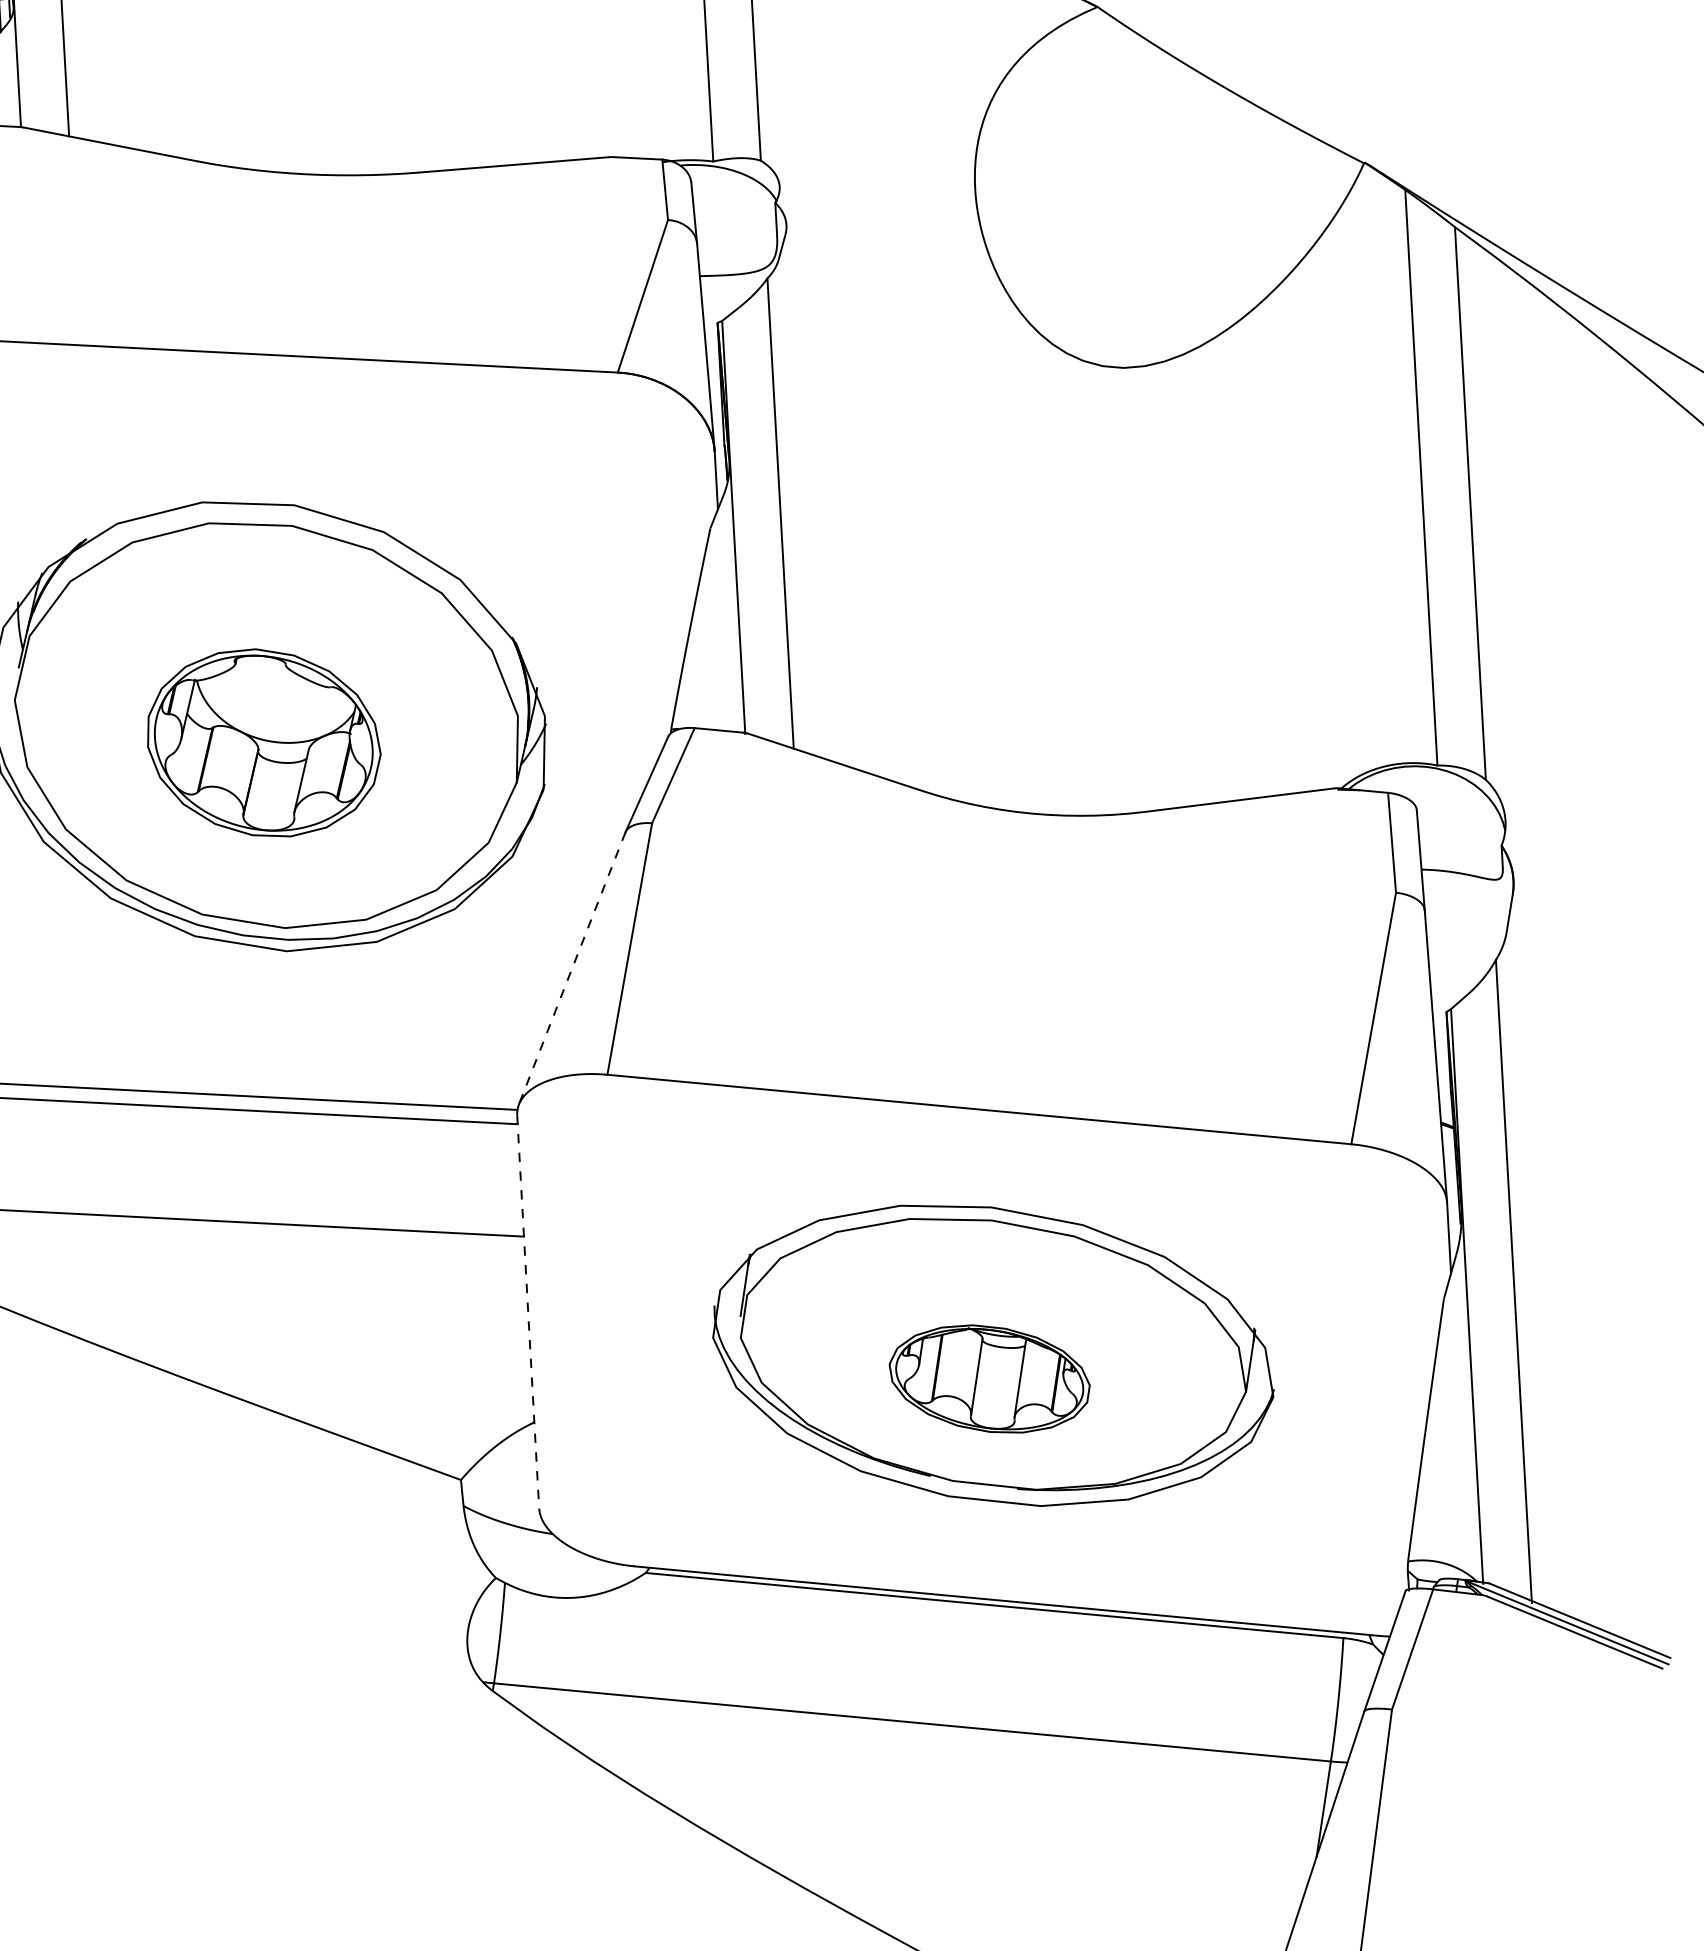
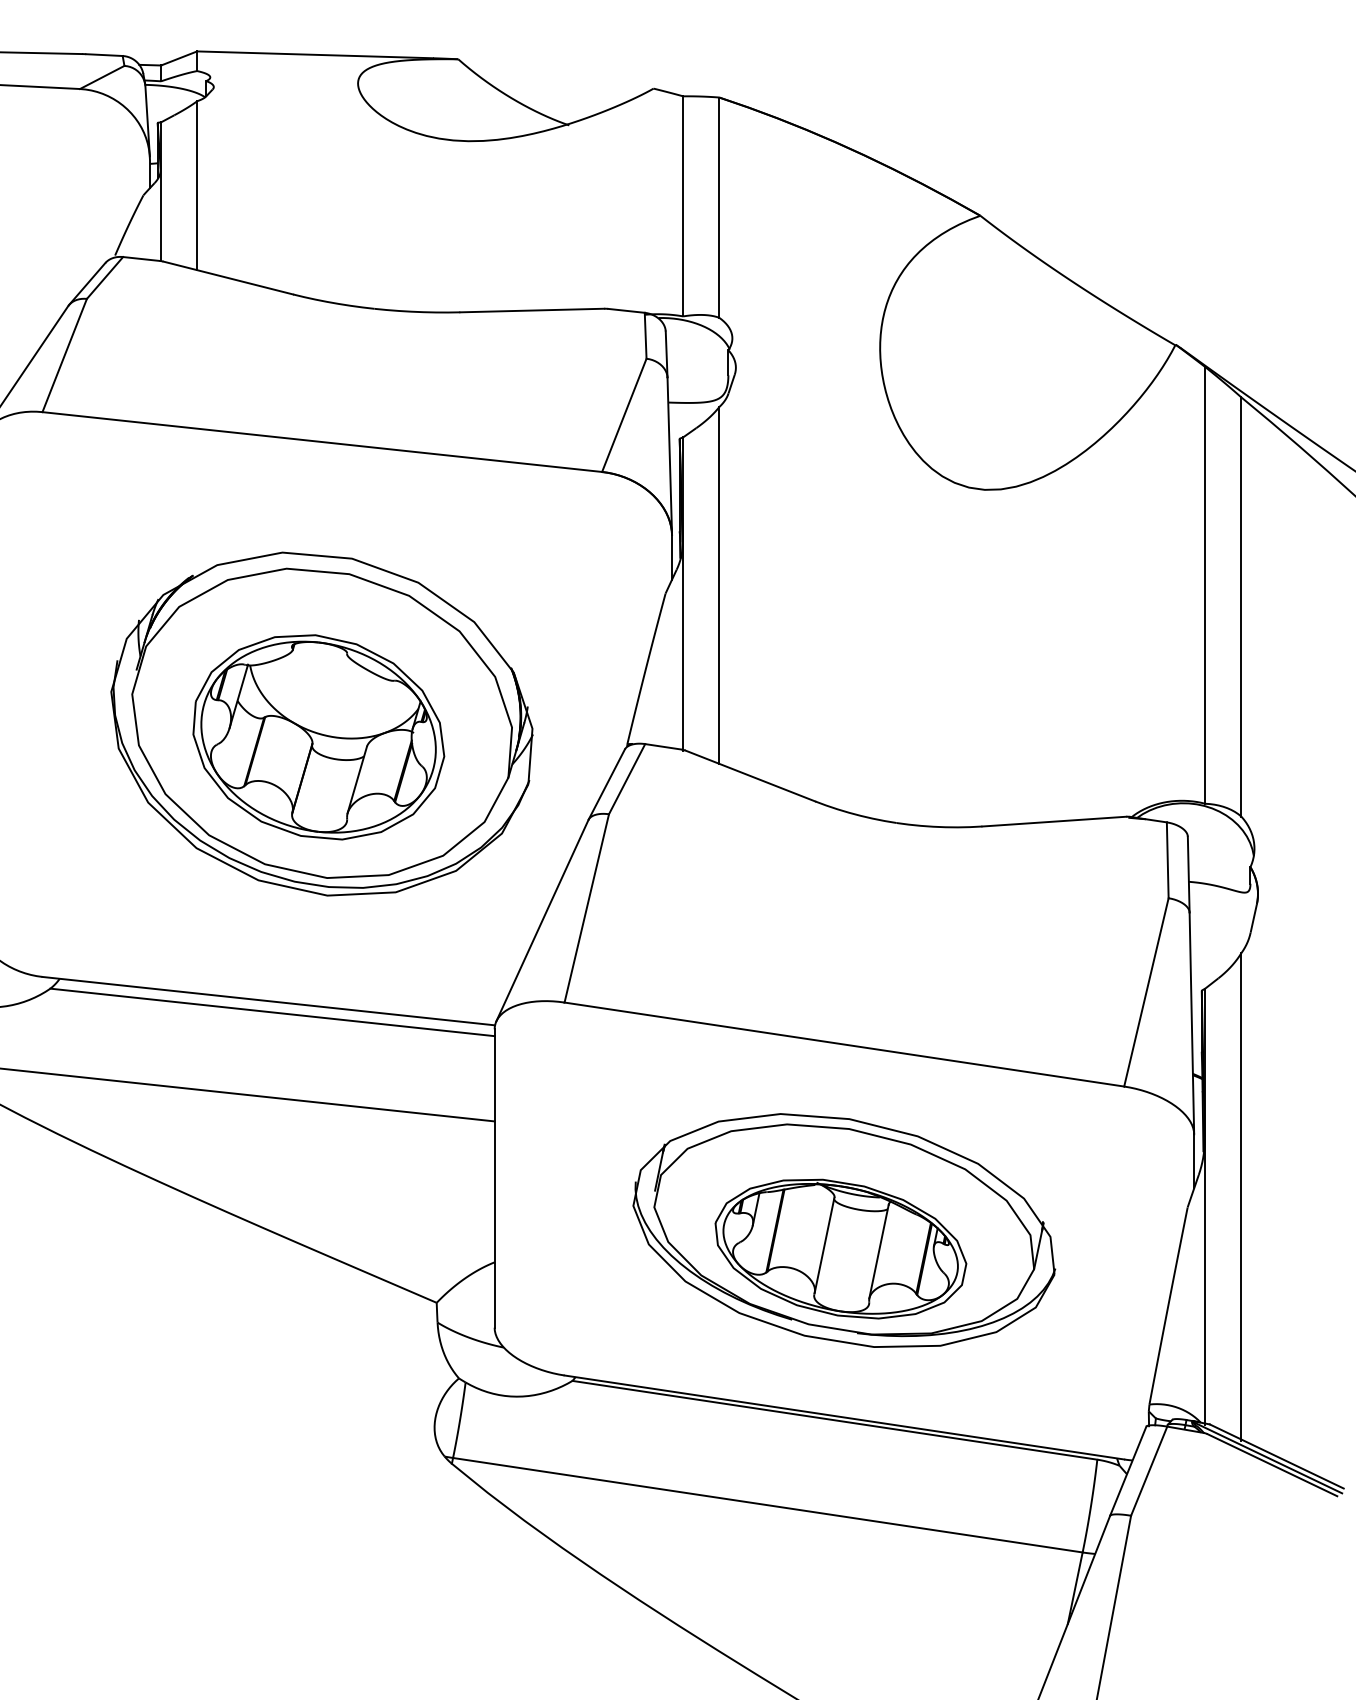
part: (263, 743) -> (318, 737), size x1.43
line: (572, 968) -> (542, 920), dashed -> solid
line: (528, 1313) -> (494, 1179), dashed -> solid
part: (989, 1378) -> (840, 1248), size x1.67

